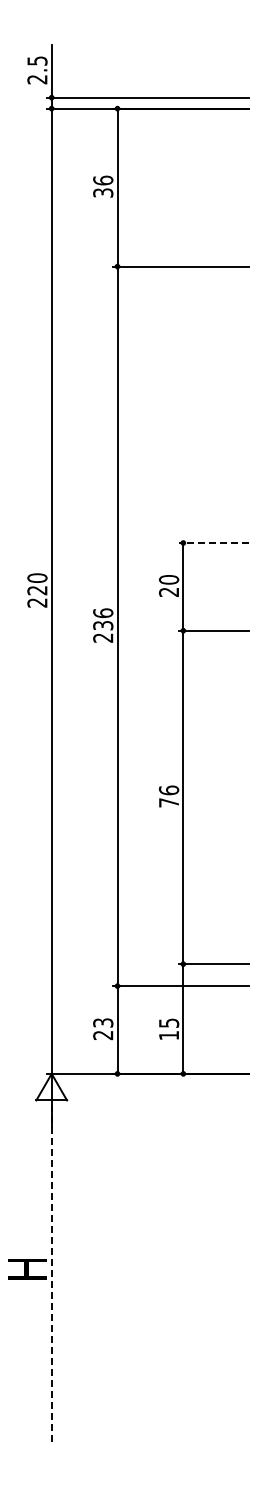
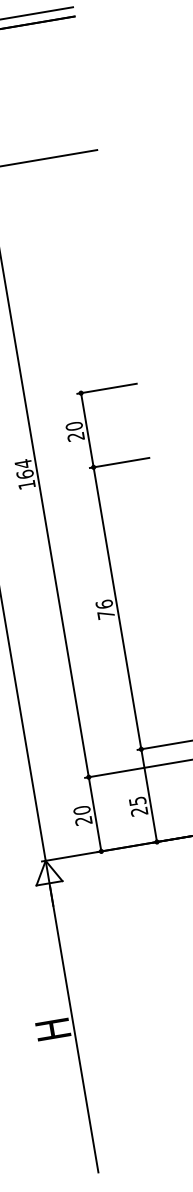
line: (213, 543) -> (106, 389), dashed -> solid
text: (103, 625) -> (25, 474), 236 -> 164
text: (103, 1022) -> (82, 810), 23 -> 20
text: (168, 1035) -> (138, 811), 15 -> 25
line: (51, 1273) -> (74, 1029), dashed -> solid

